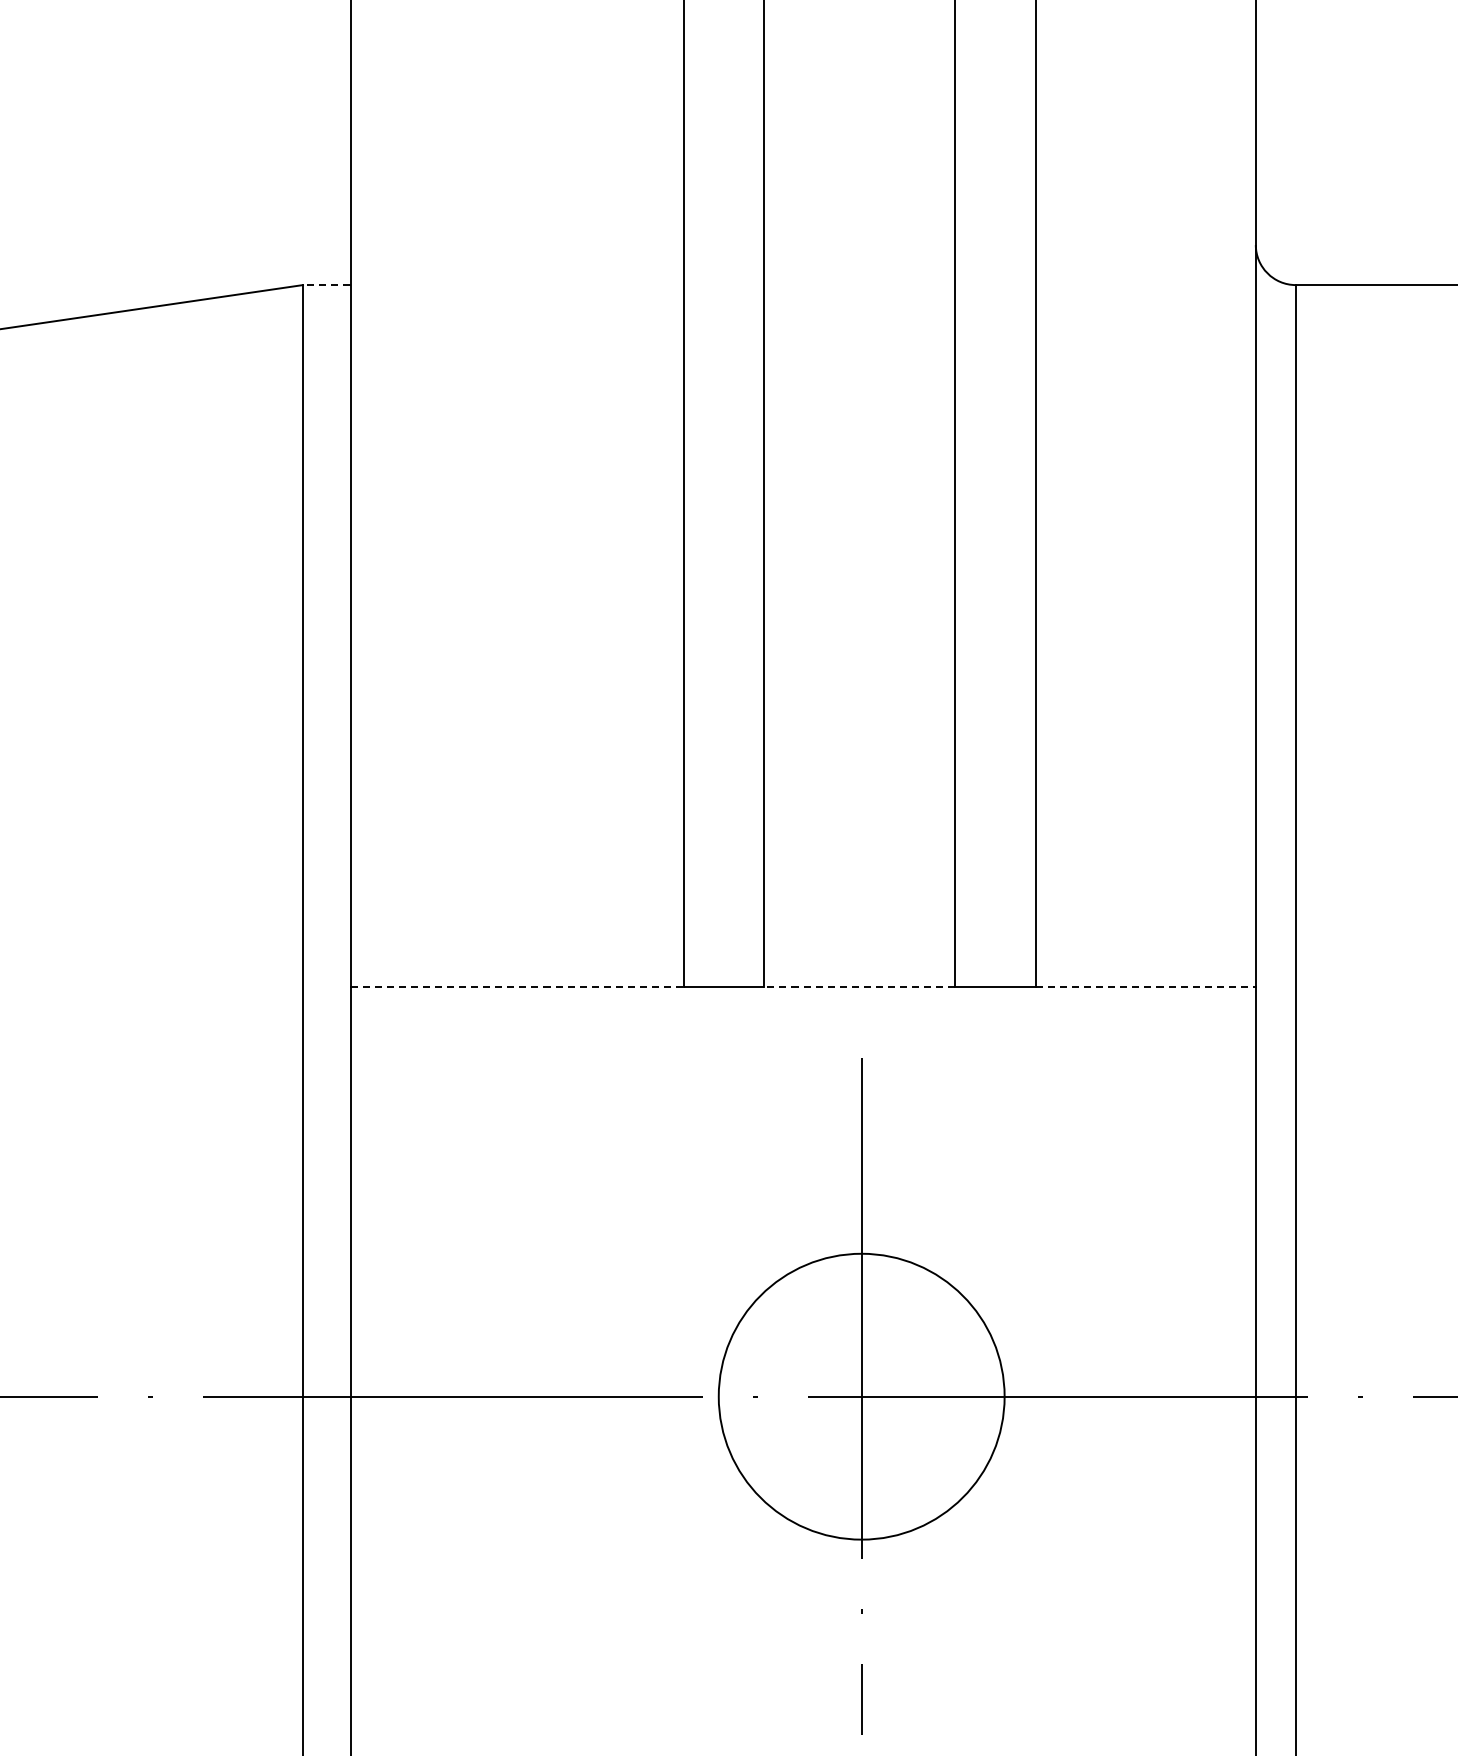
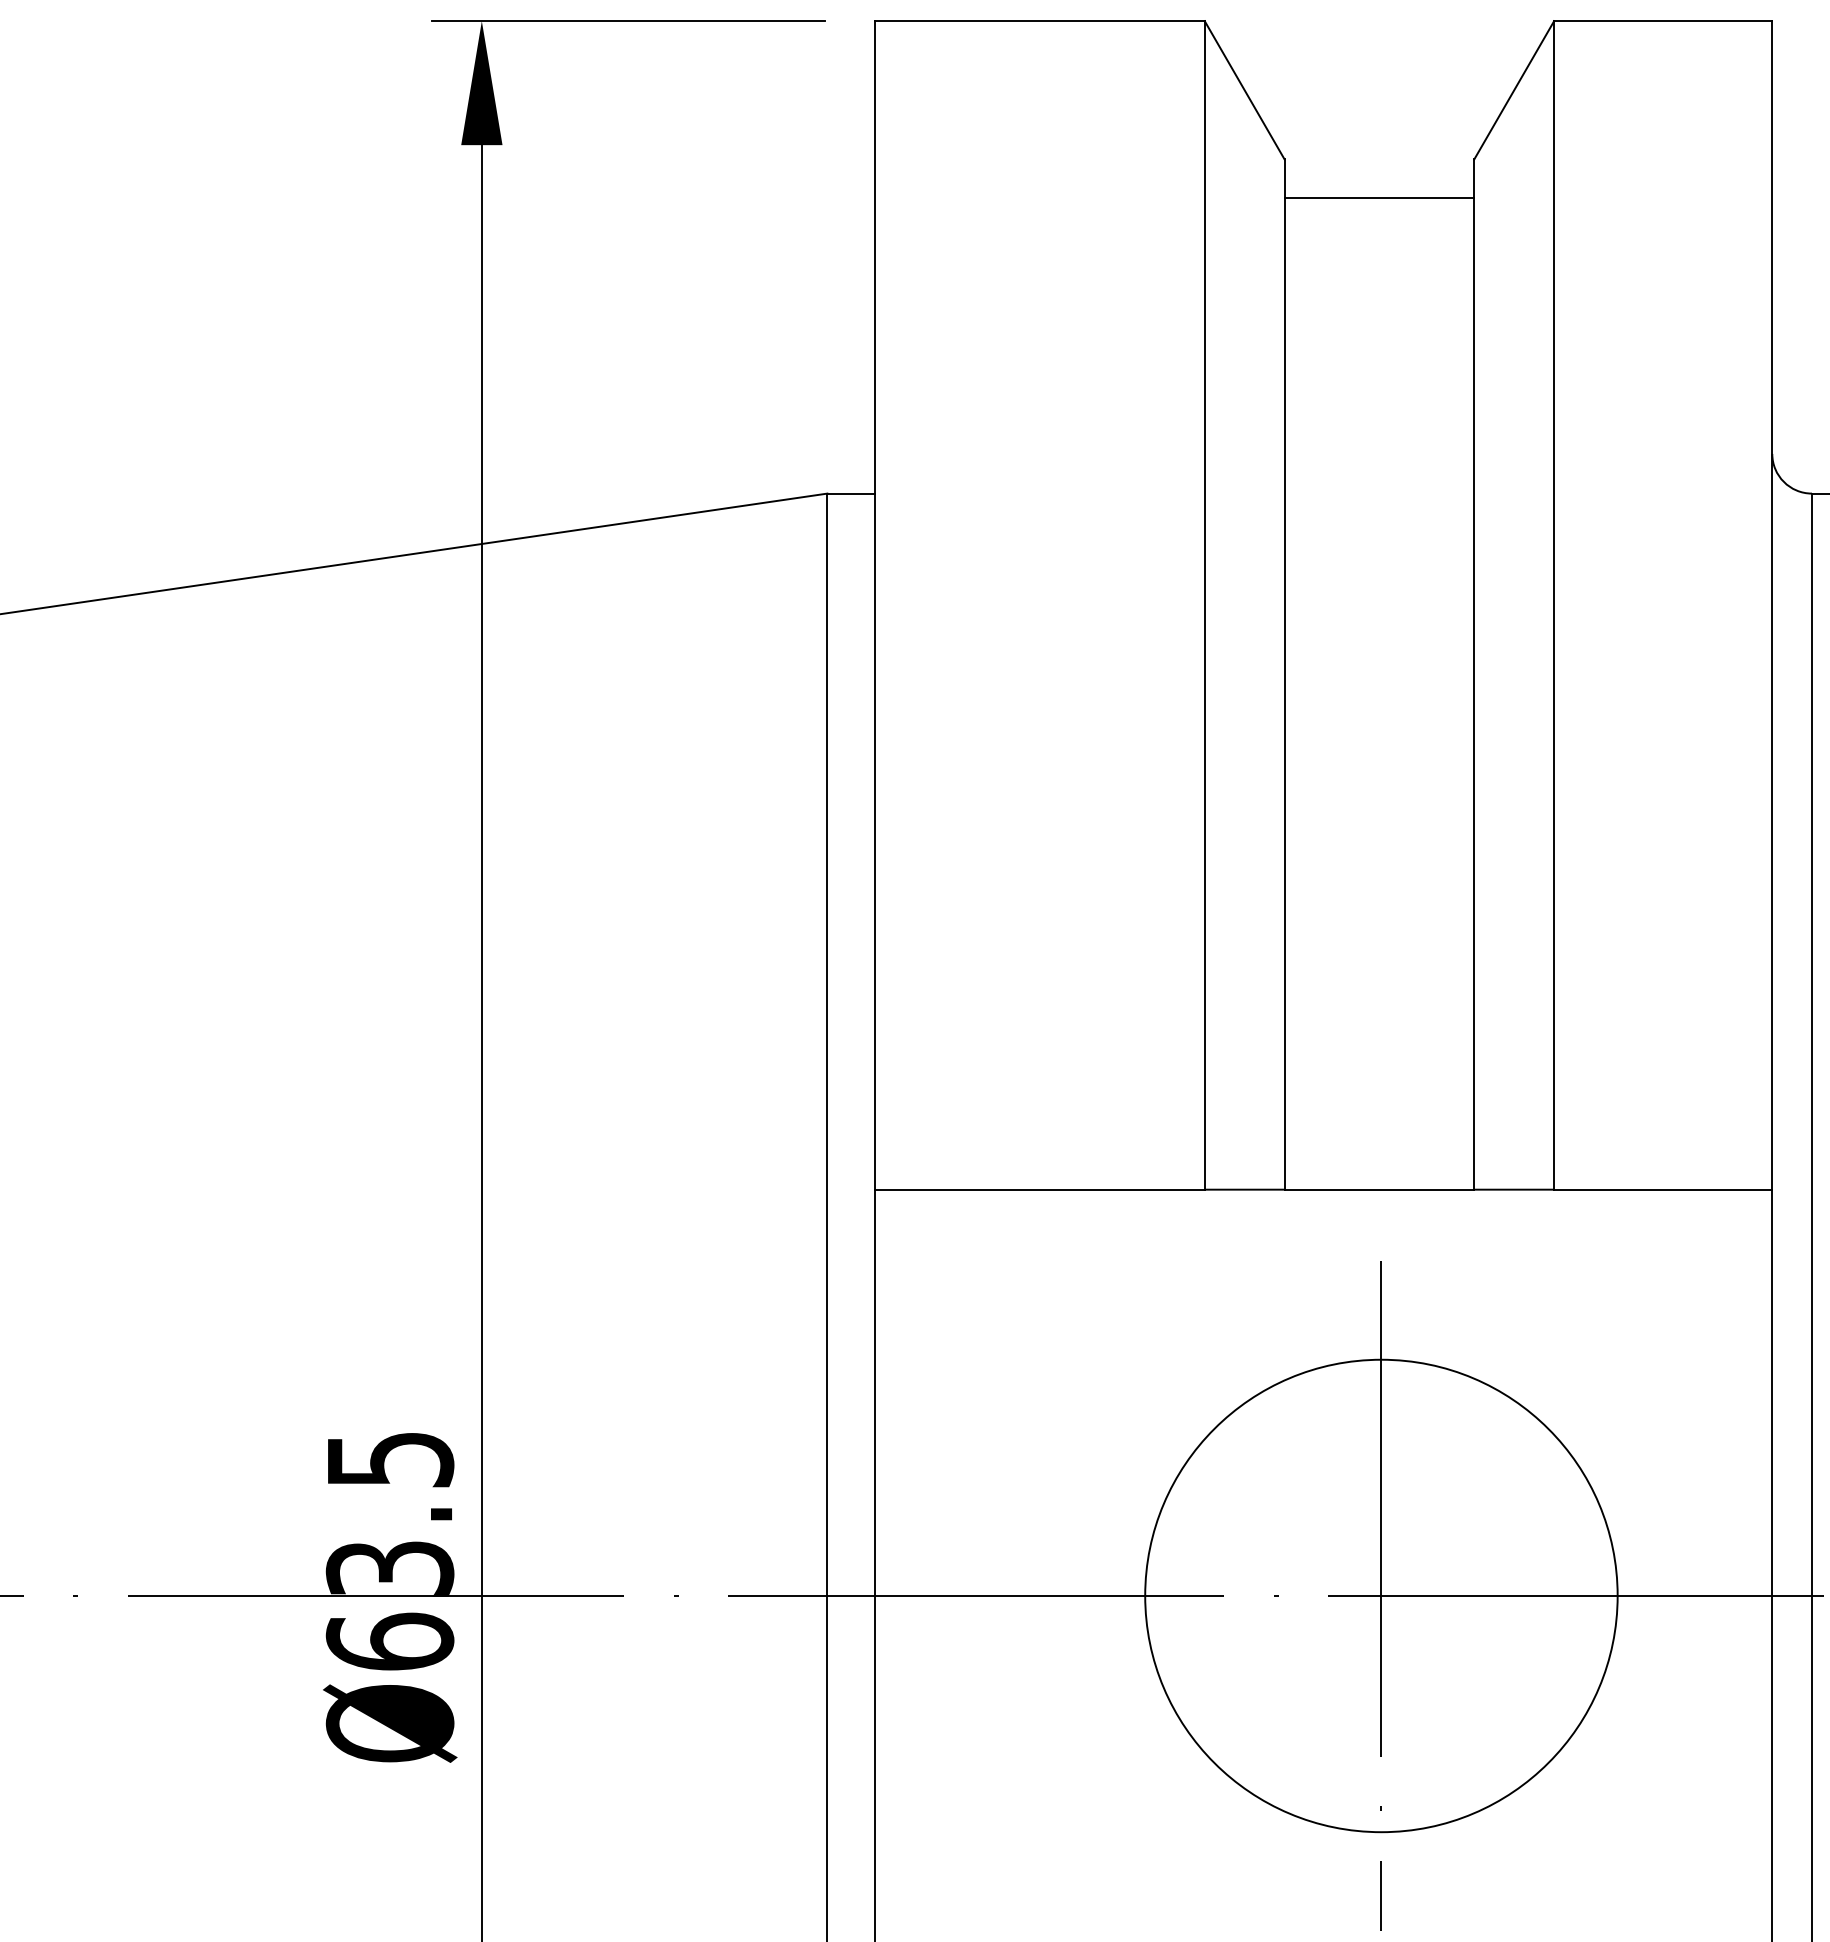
line: (326, 284) -> (850, 493), dashed -> solid
line: (517, 986) -> (1040, 1189), dashed -> solid
line: (859, 986) -> (1379, 1189), dashed -> solid
line: (1146, 986) -> (1663, 1189), dashed -> solid
circle: (861, 1396) -> (1381, 1595), size x1.67

